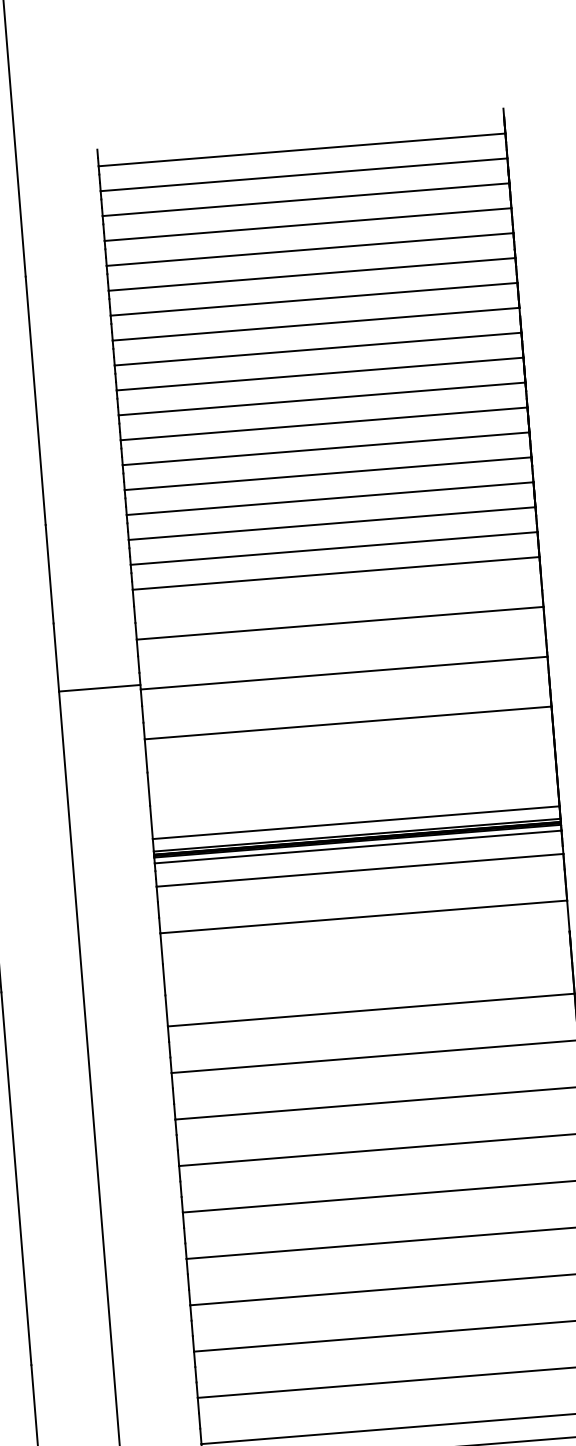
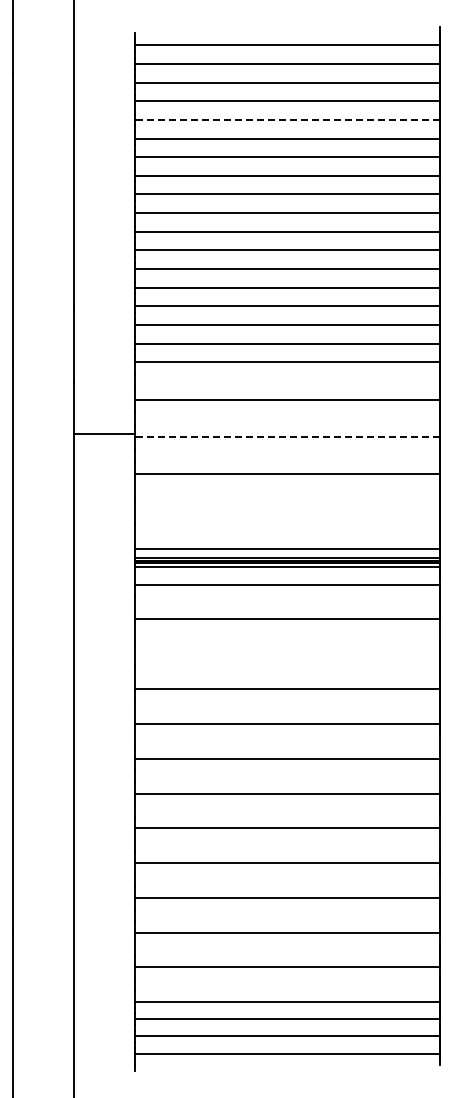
line: (308, 249) -> (286, 119), solid -> dashed
line: (343, 673) -> (286, 437), solid -> dashed

